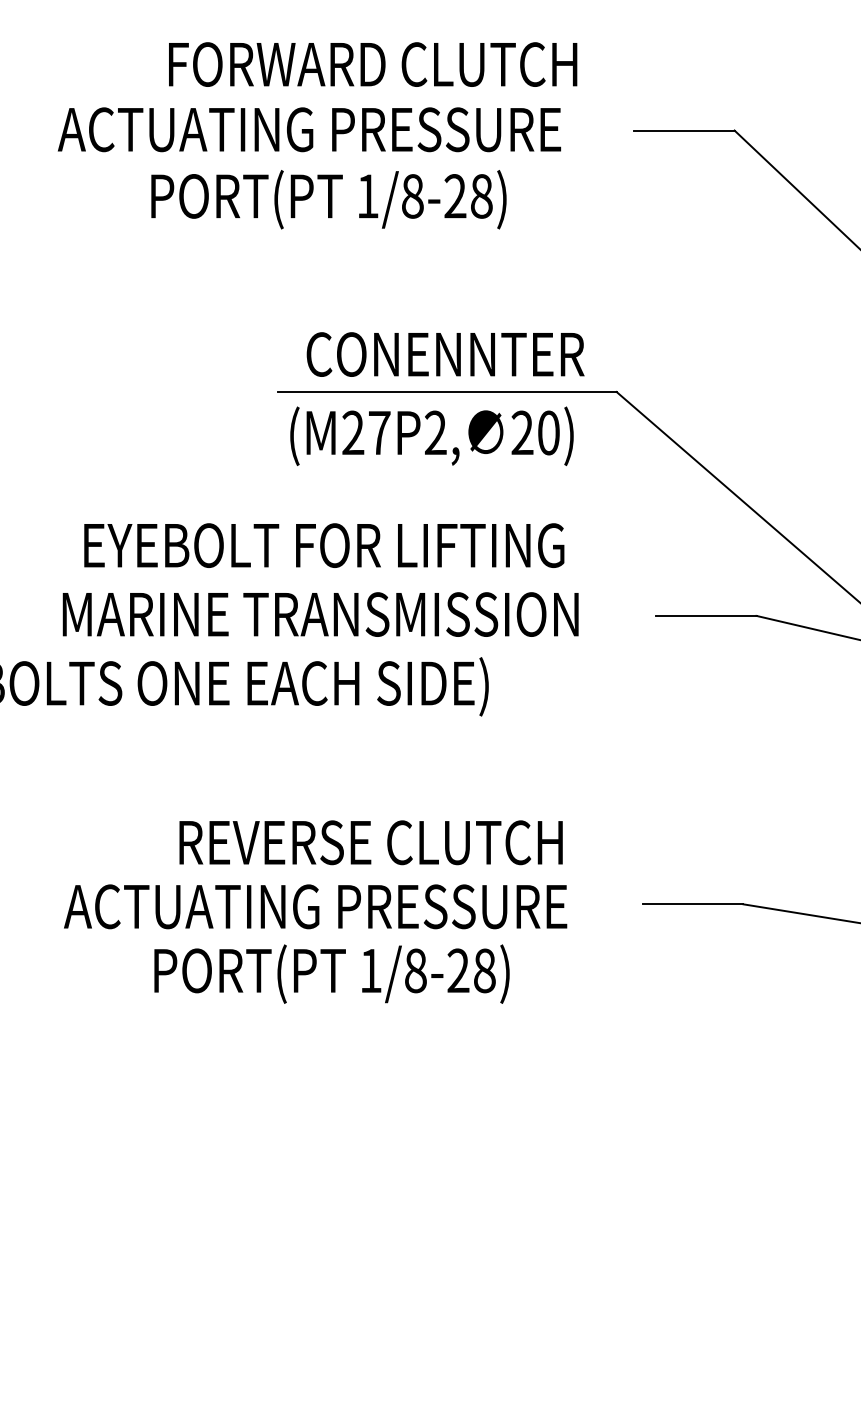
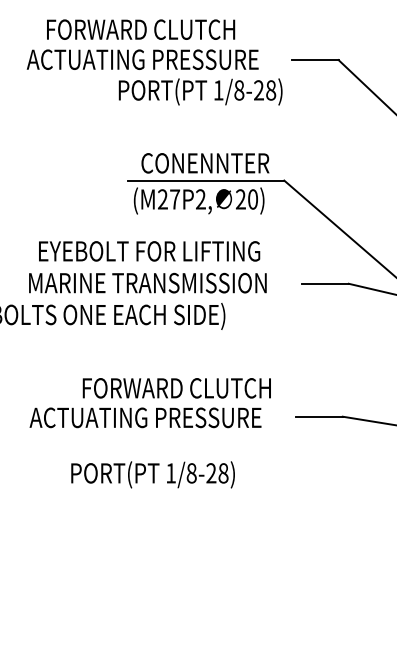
text: (374, 64) -> (141, 29), moved
text: (328, 198) -> (200, 91), moved
text: (384, 843) -> (177, 388), REVERSE CLUTCH -> FORWARD CLUTCH
text: (330, 973) -> (152, 474), moved

